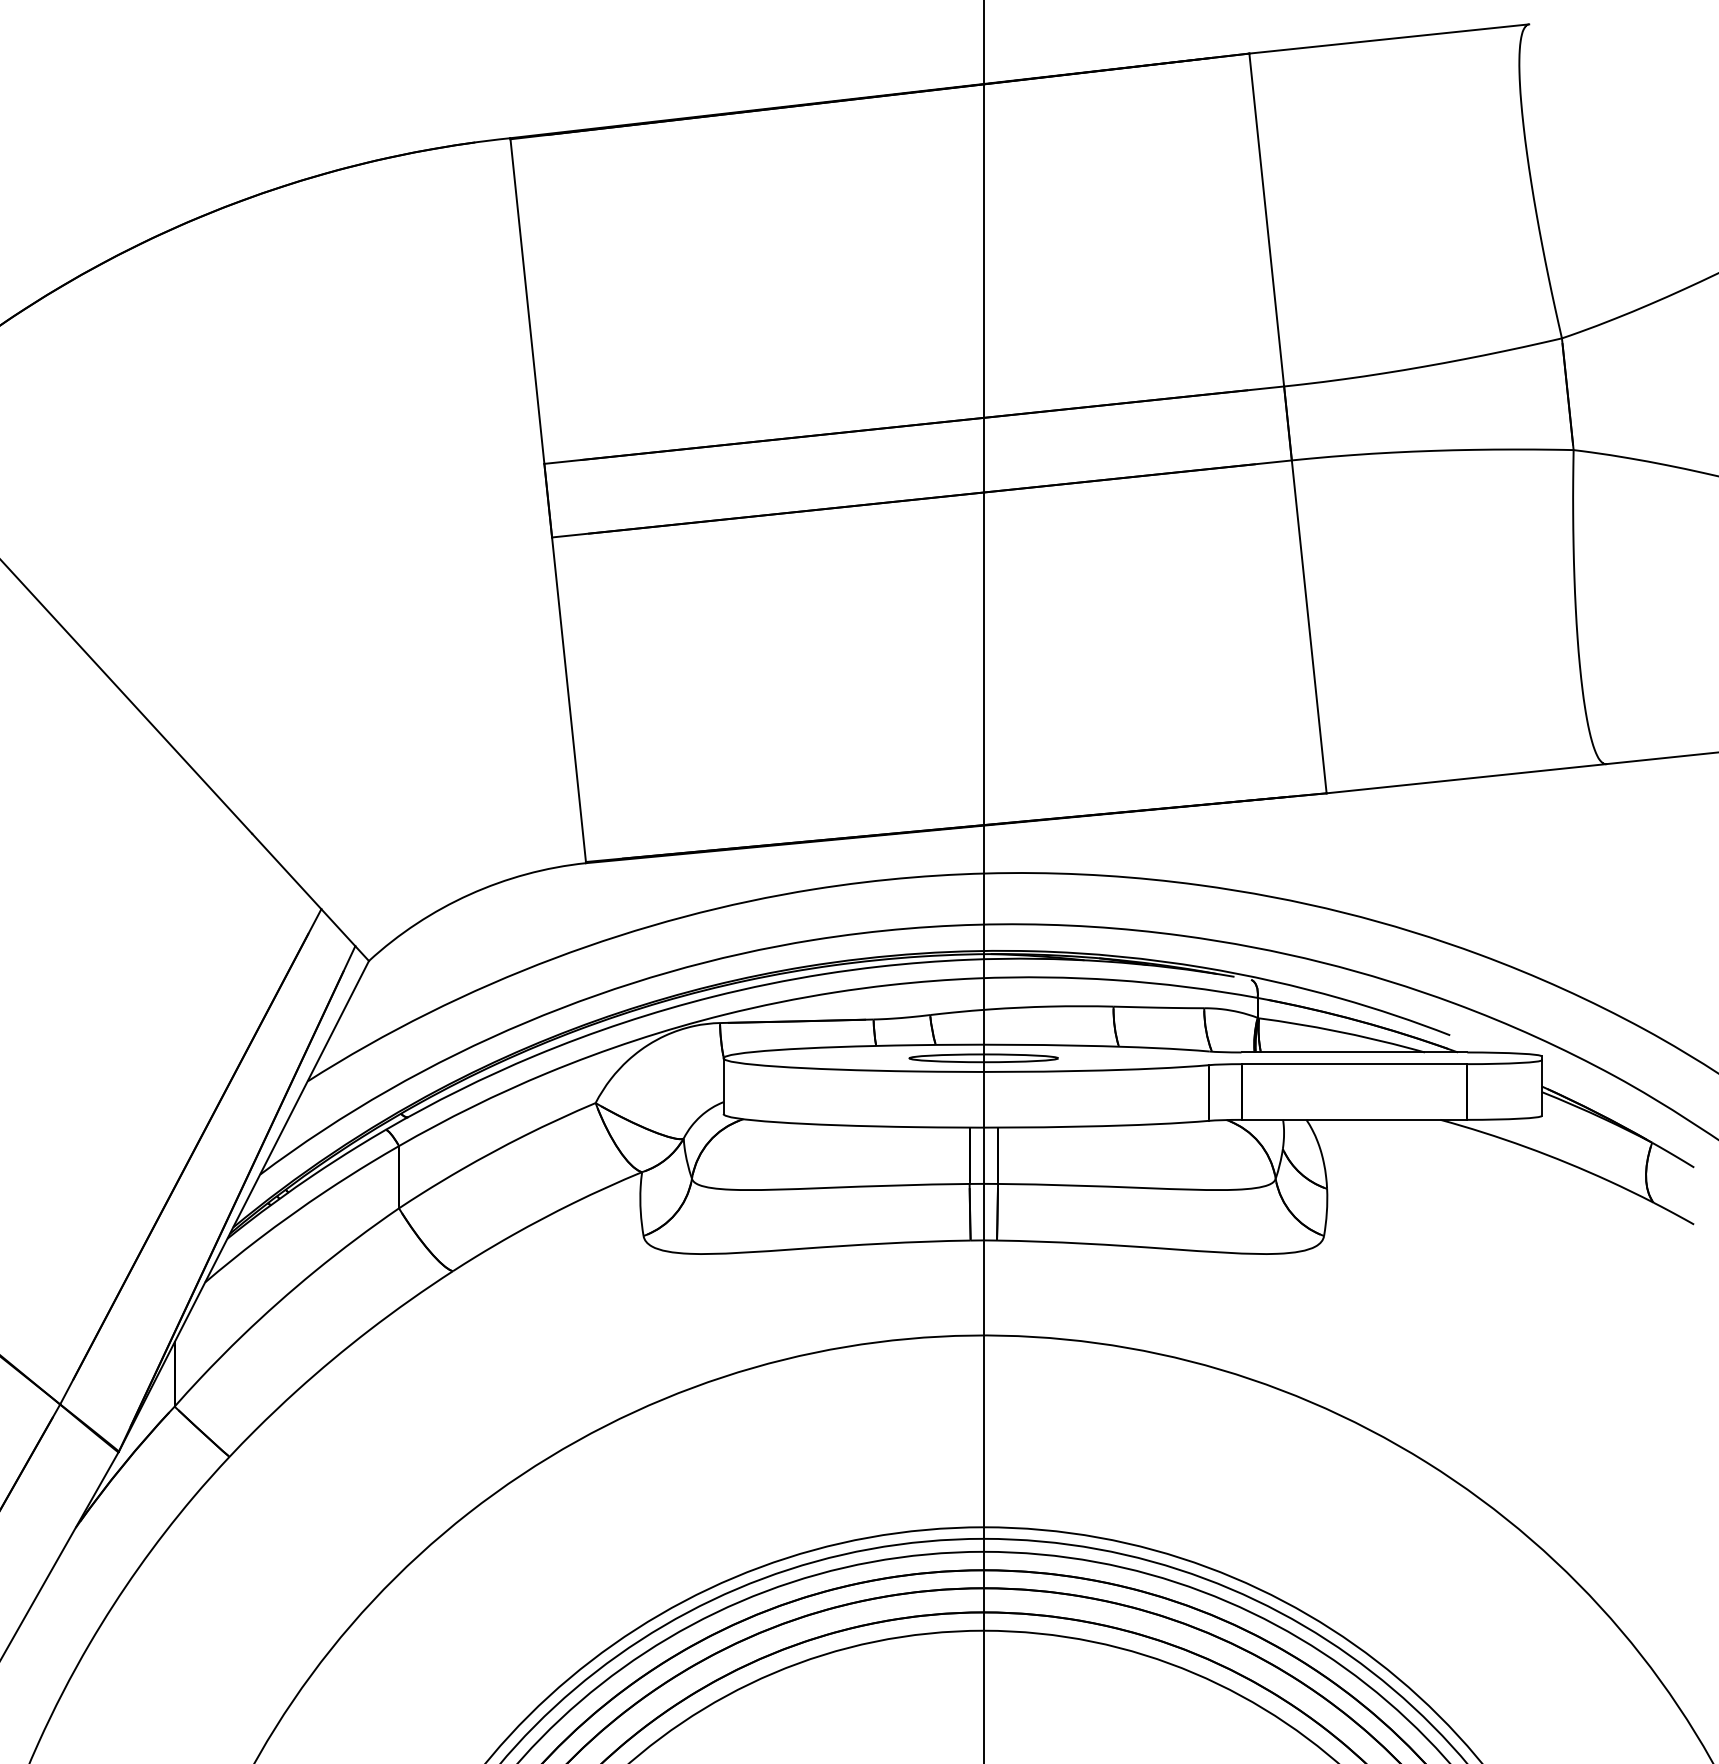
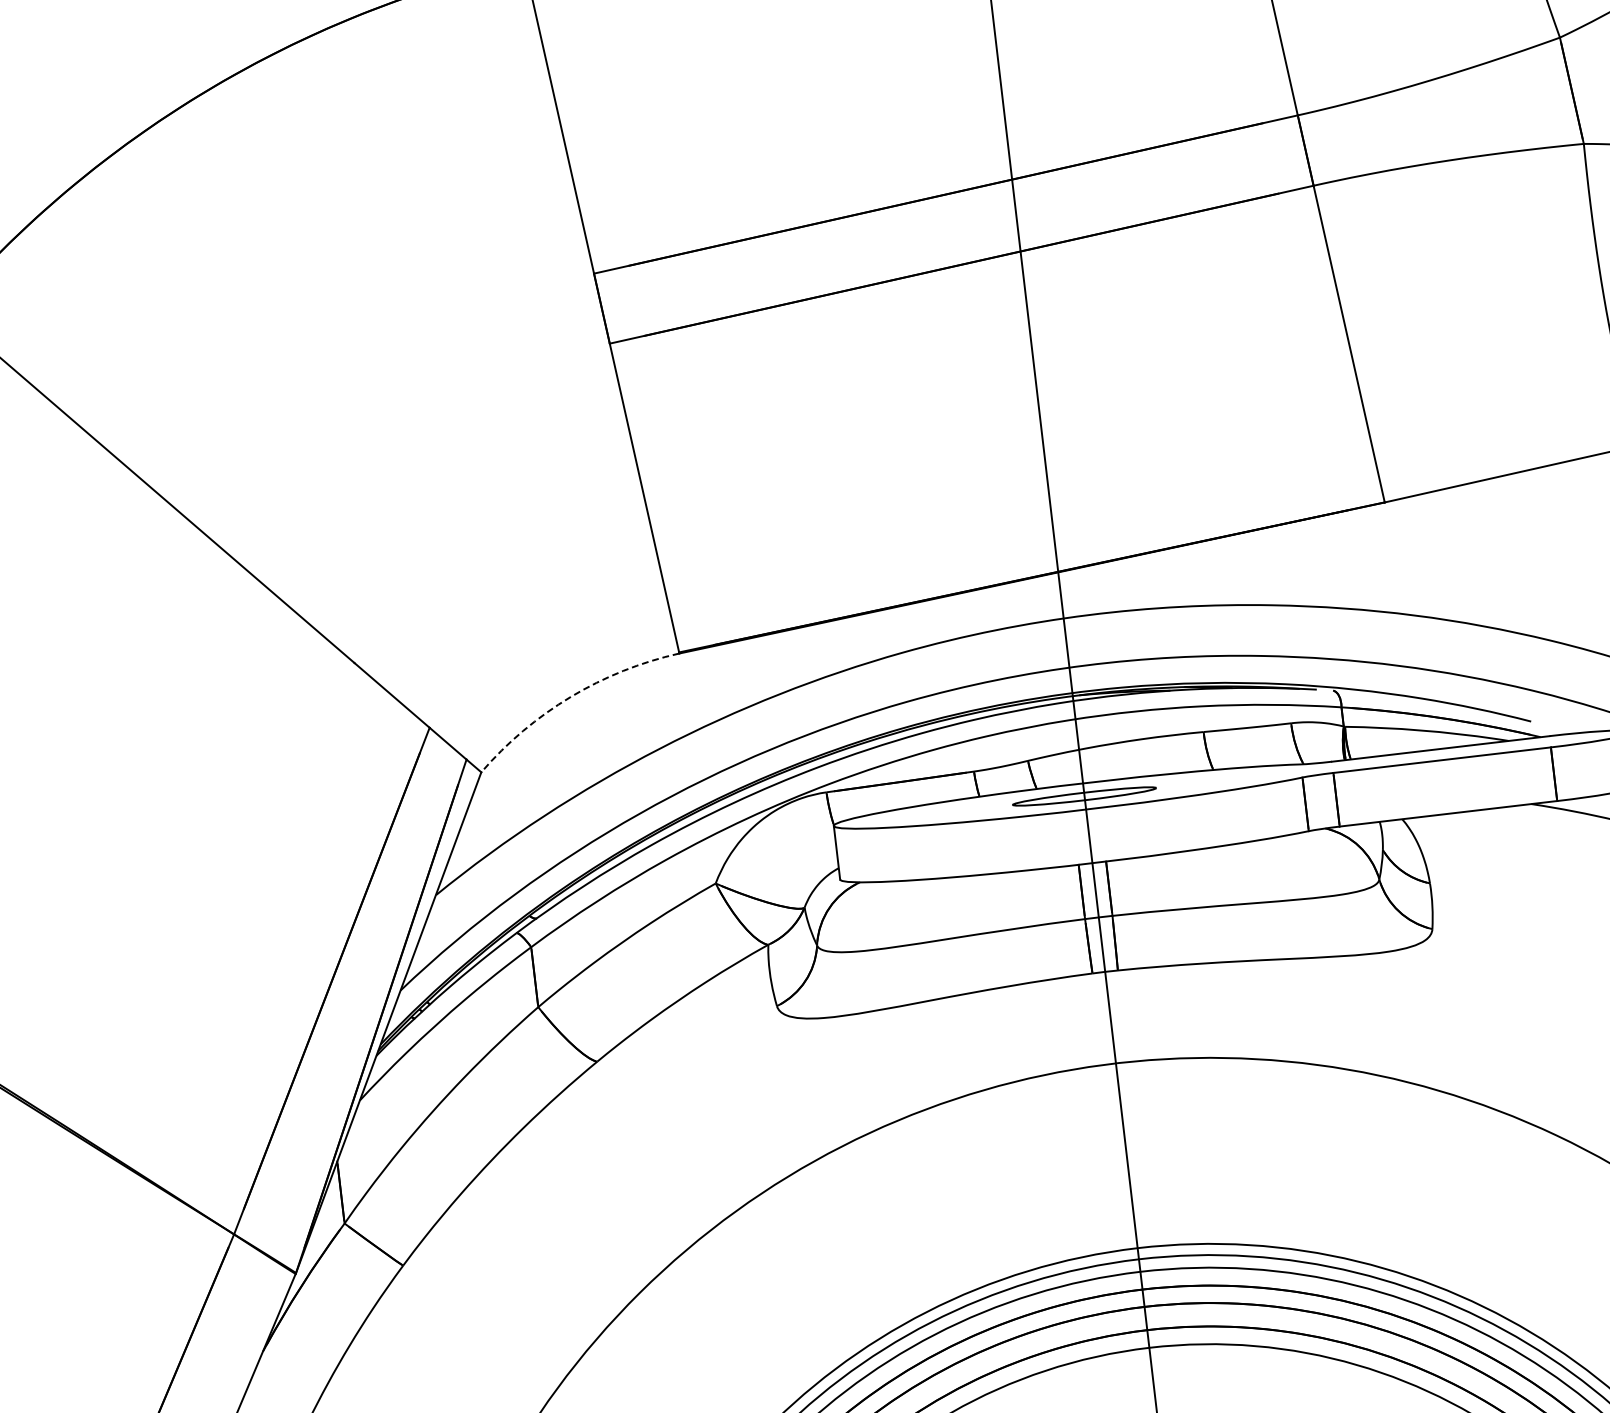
arc: (469, 894) -> (570, 696), solid -> dashed

